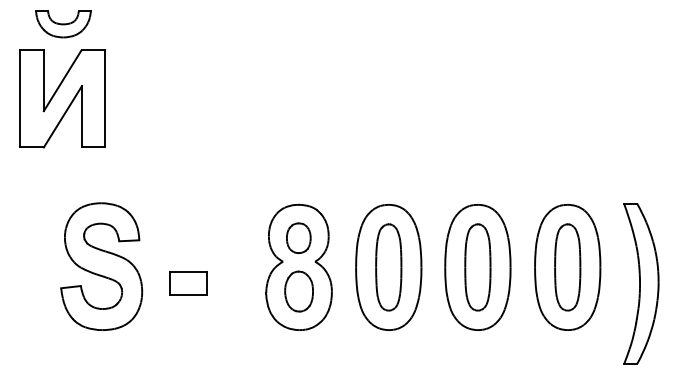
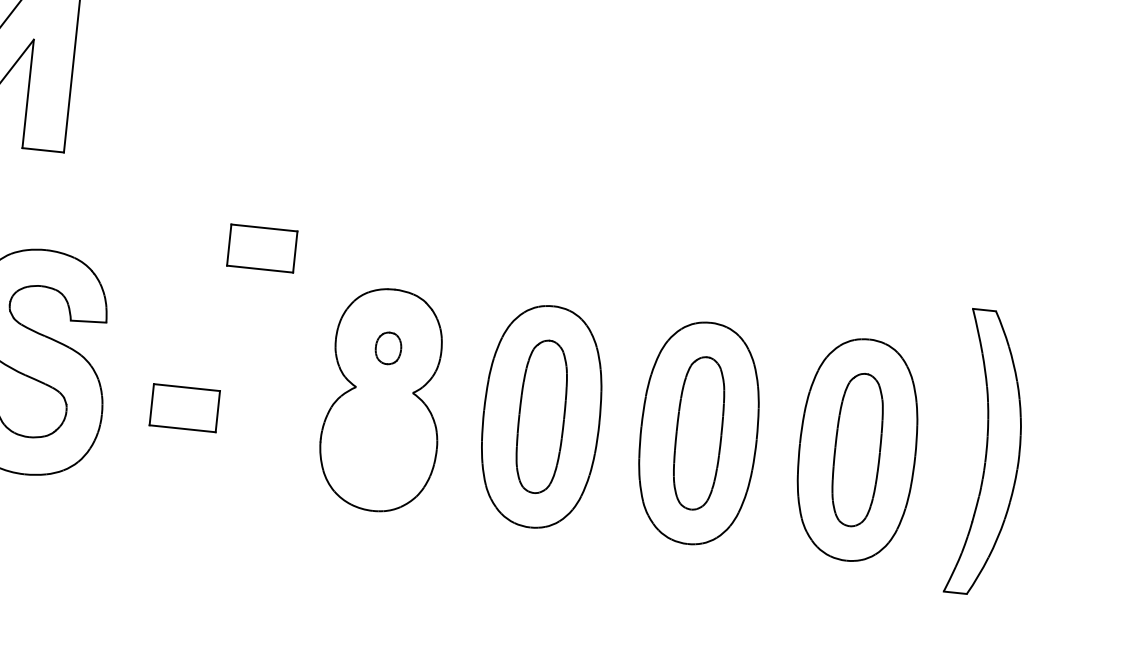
part: (222, 189) -> (262, 248), added
part: (298, 237) -> (387, 347), size x0.6
part: (641, 283) -> (988, 453), moved
part: (298, 291) -> (377, 442), removed

